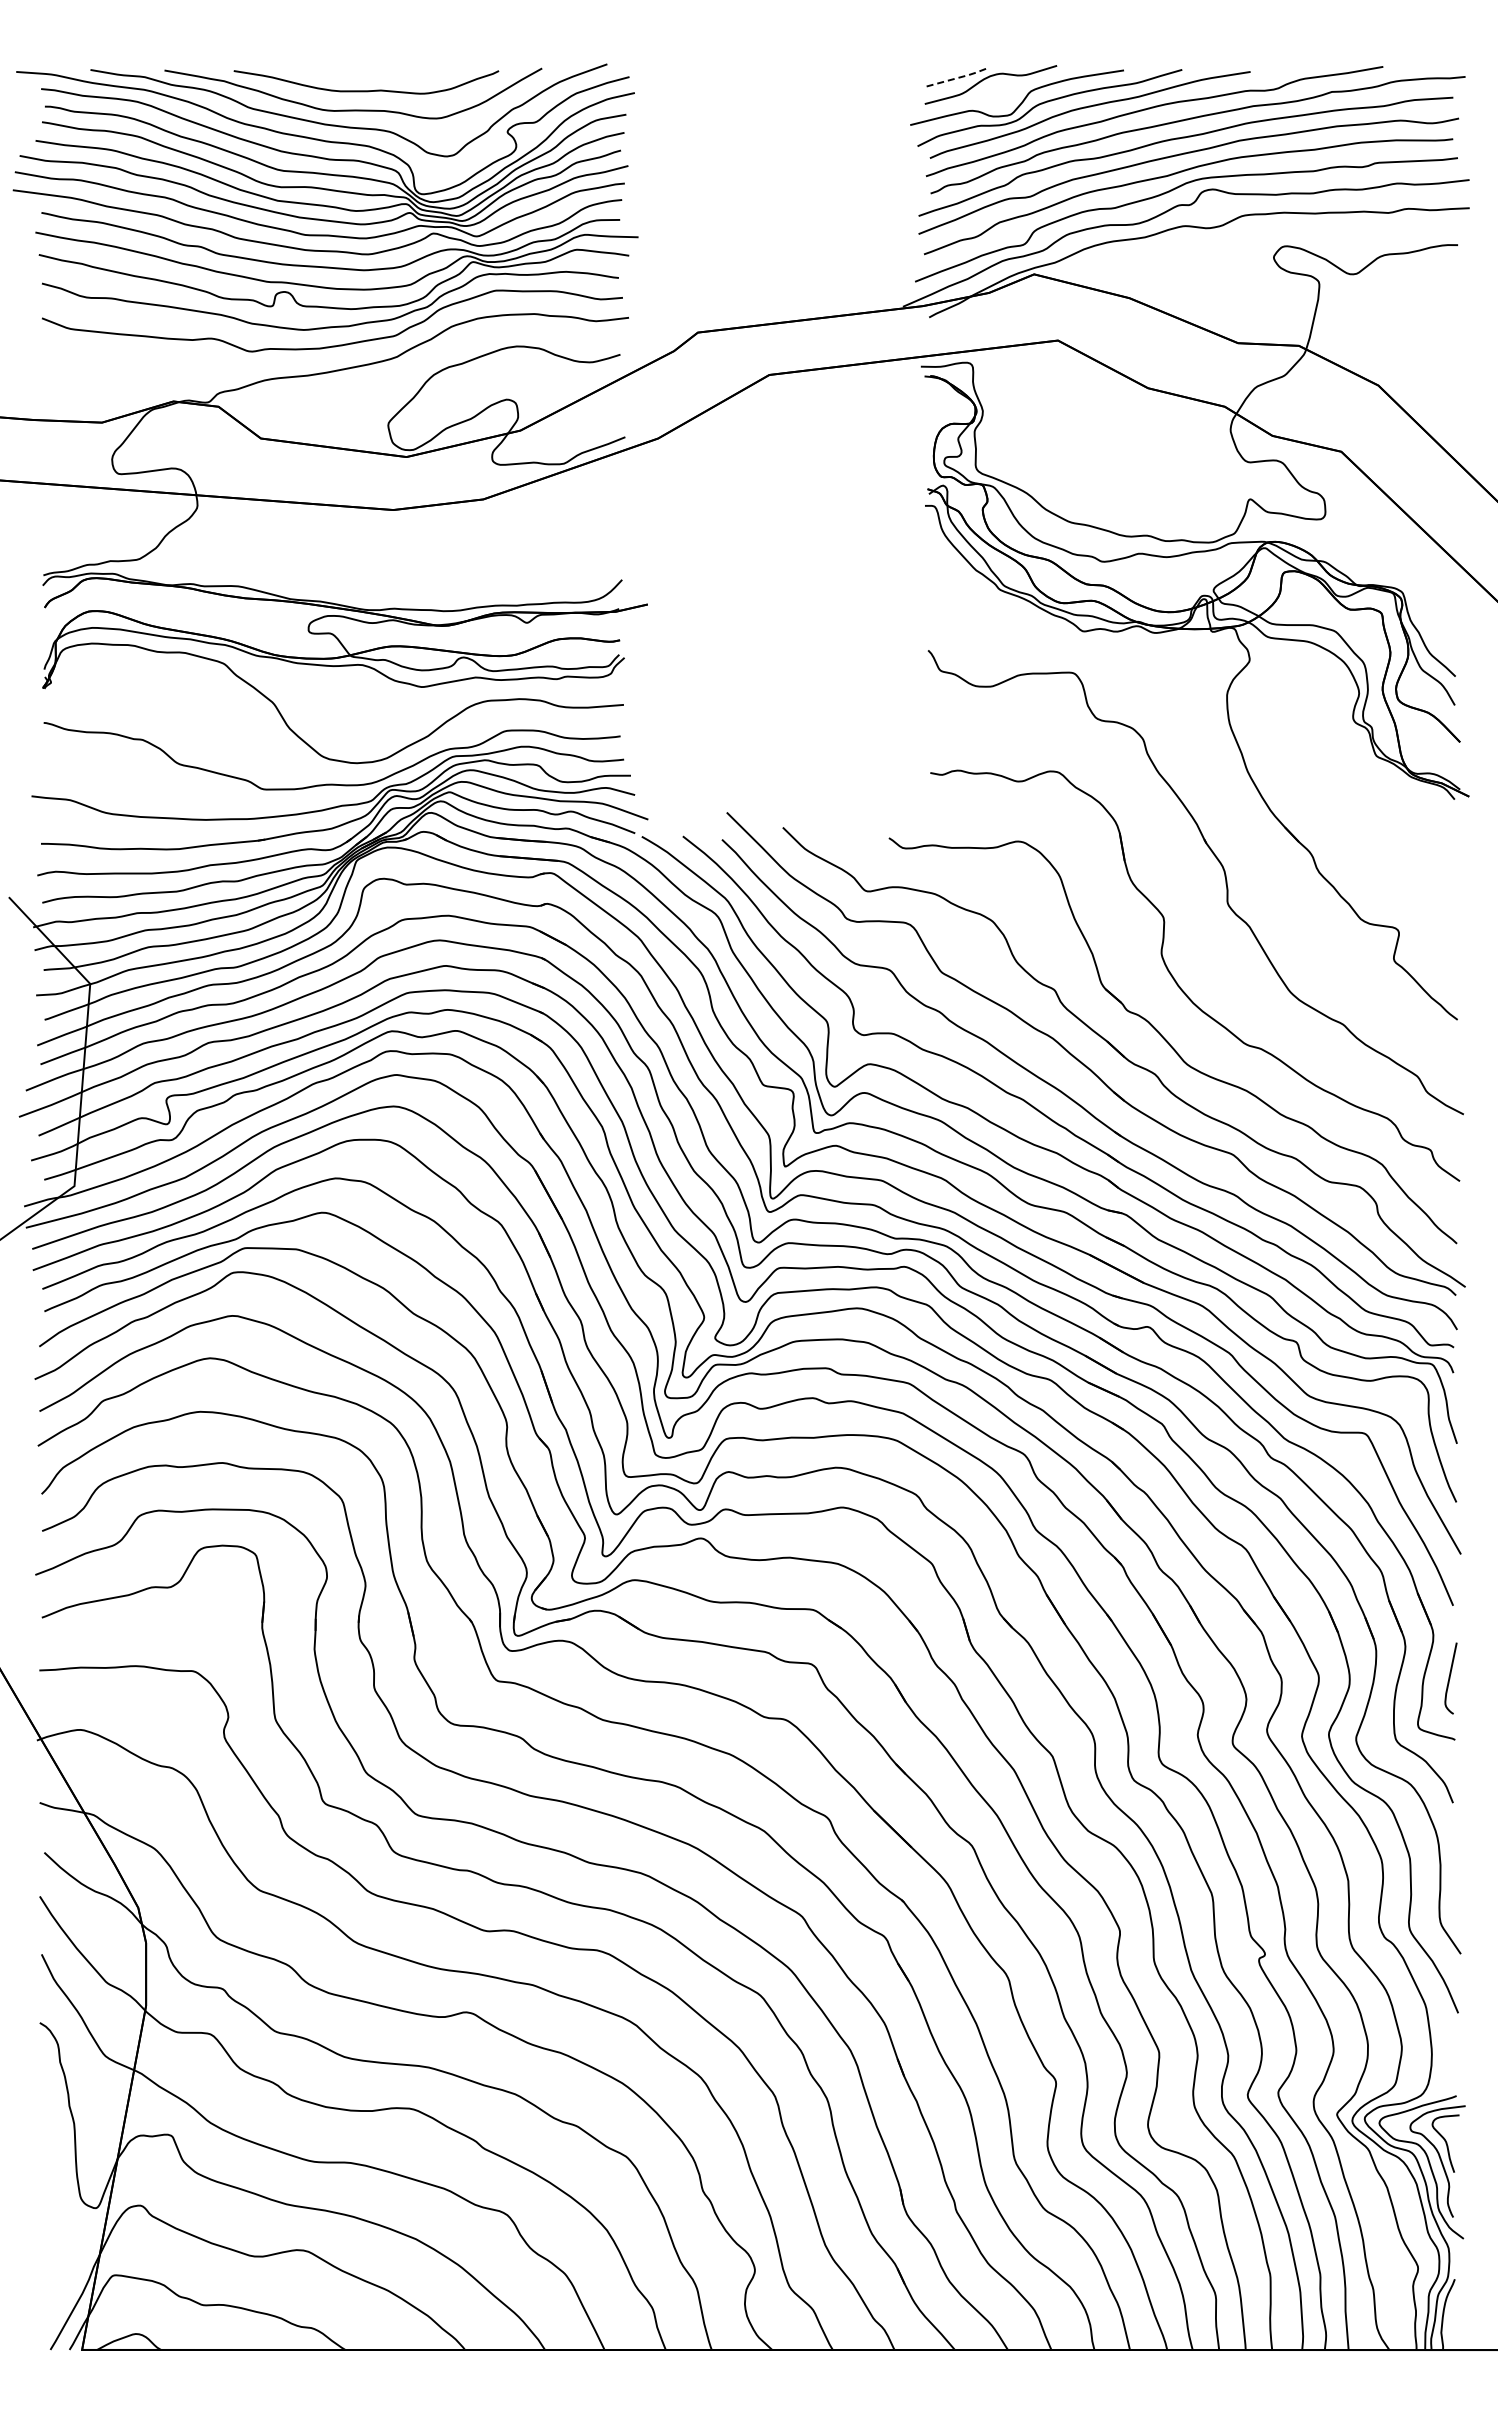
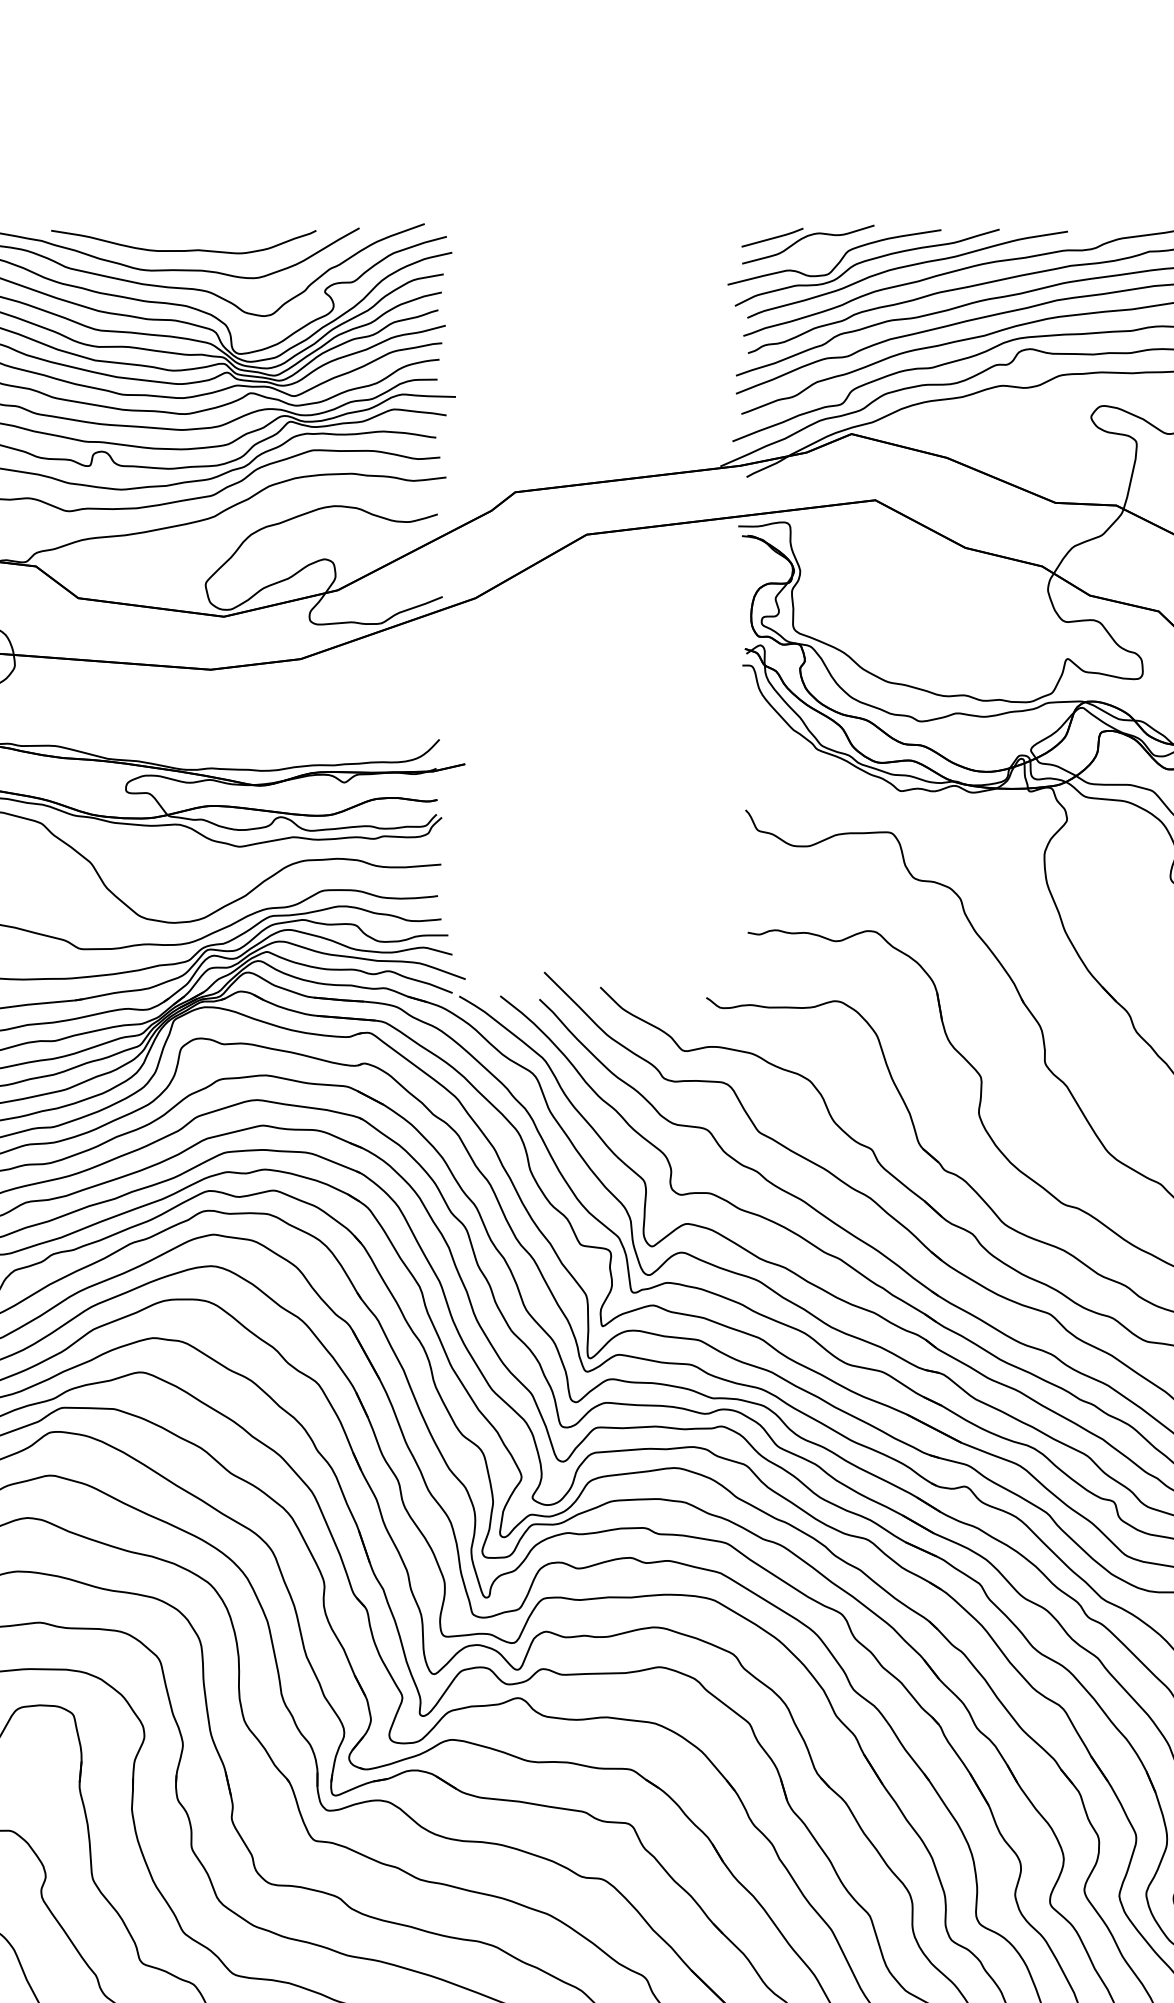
line: (956, 78) -> (773, 238), dashed -> solid

